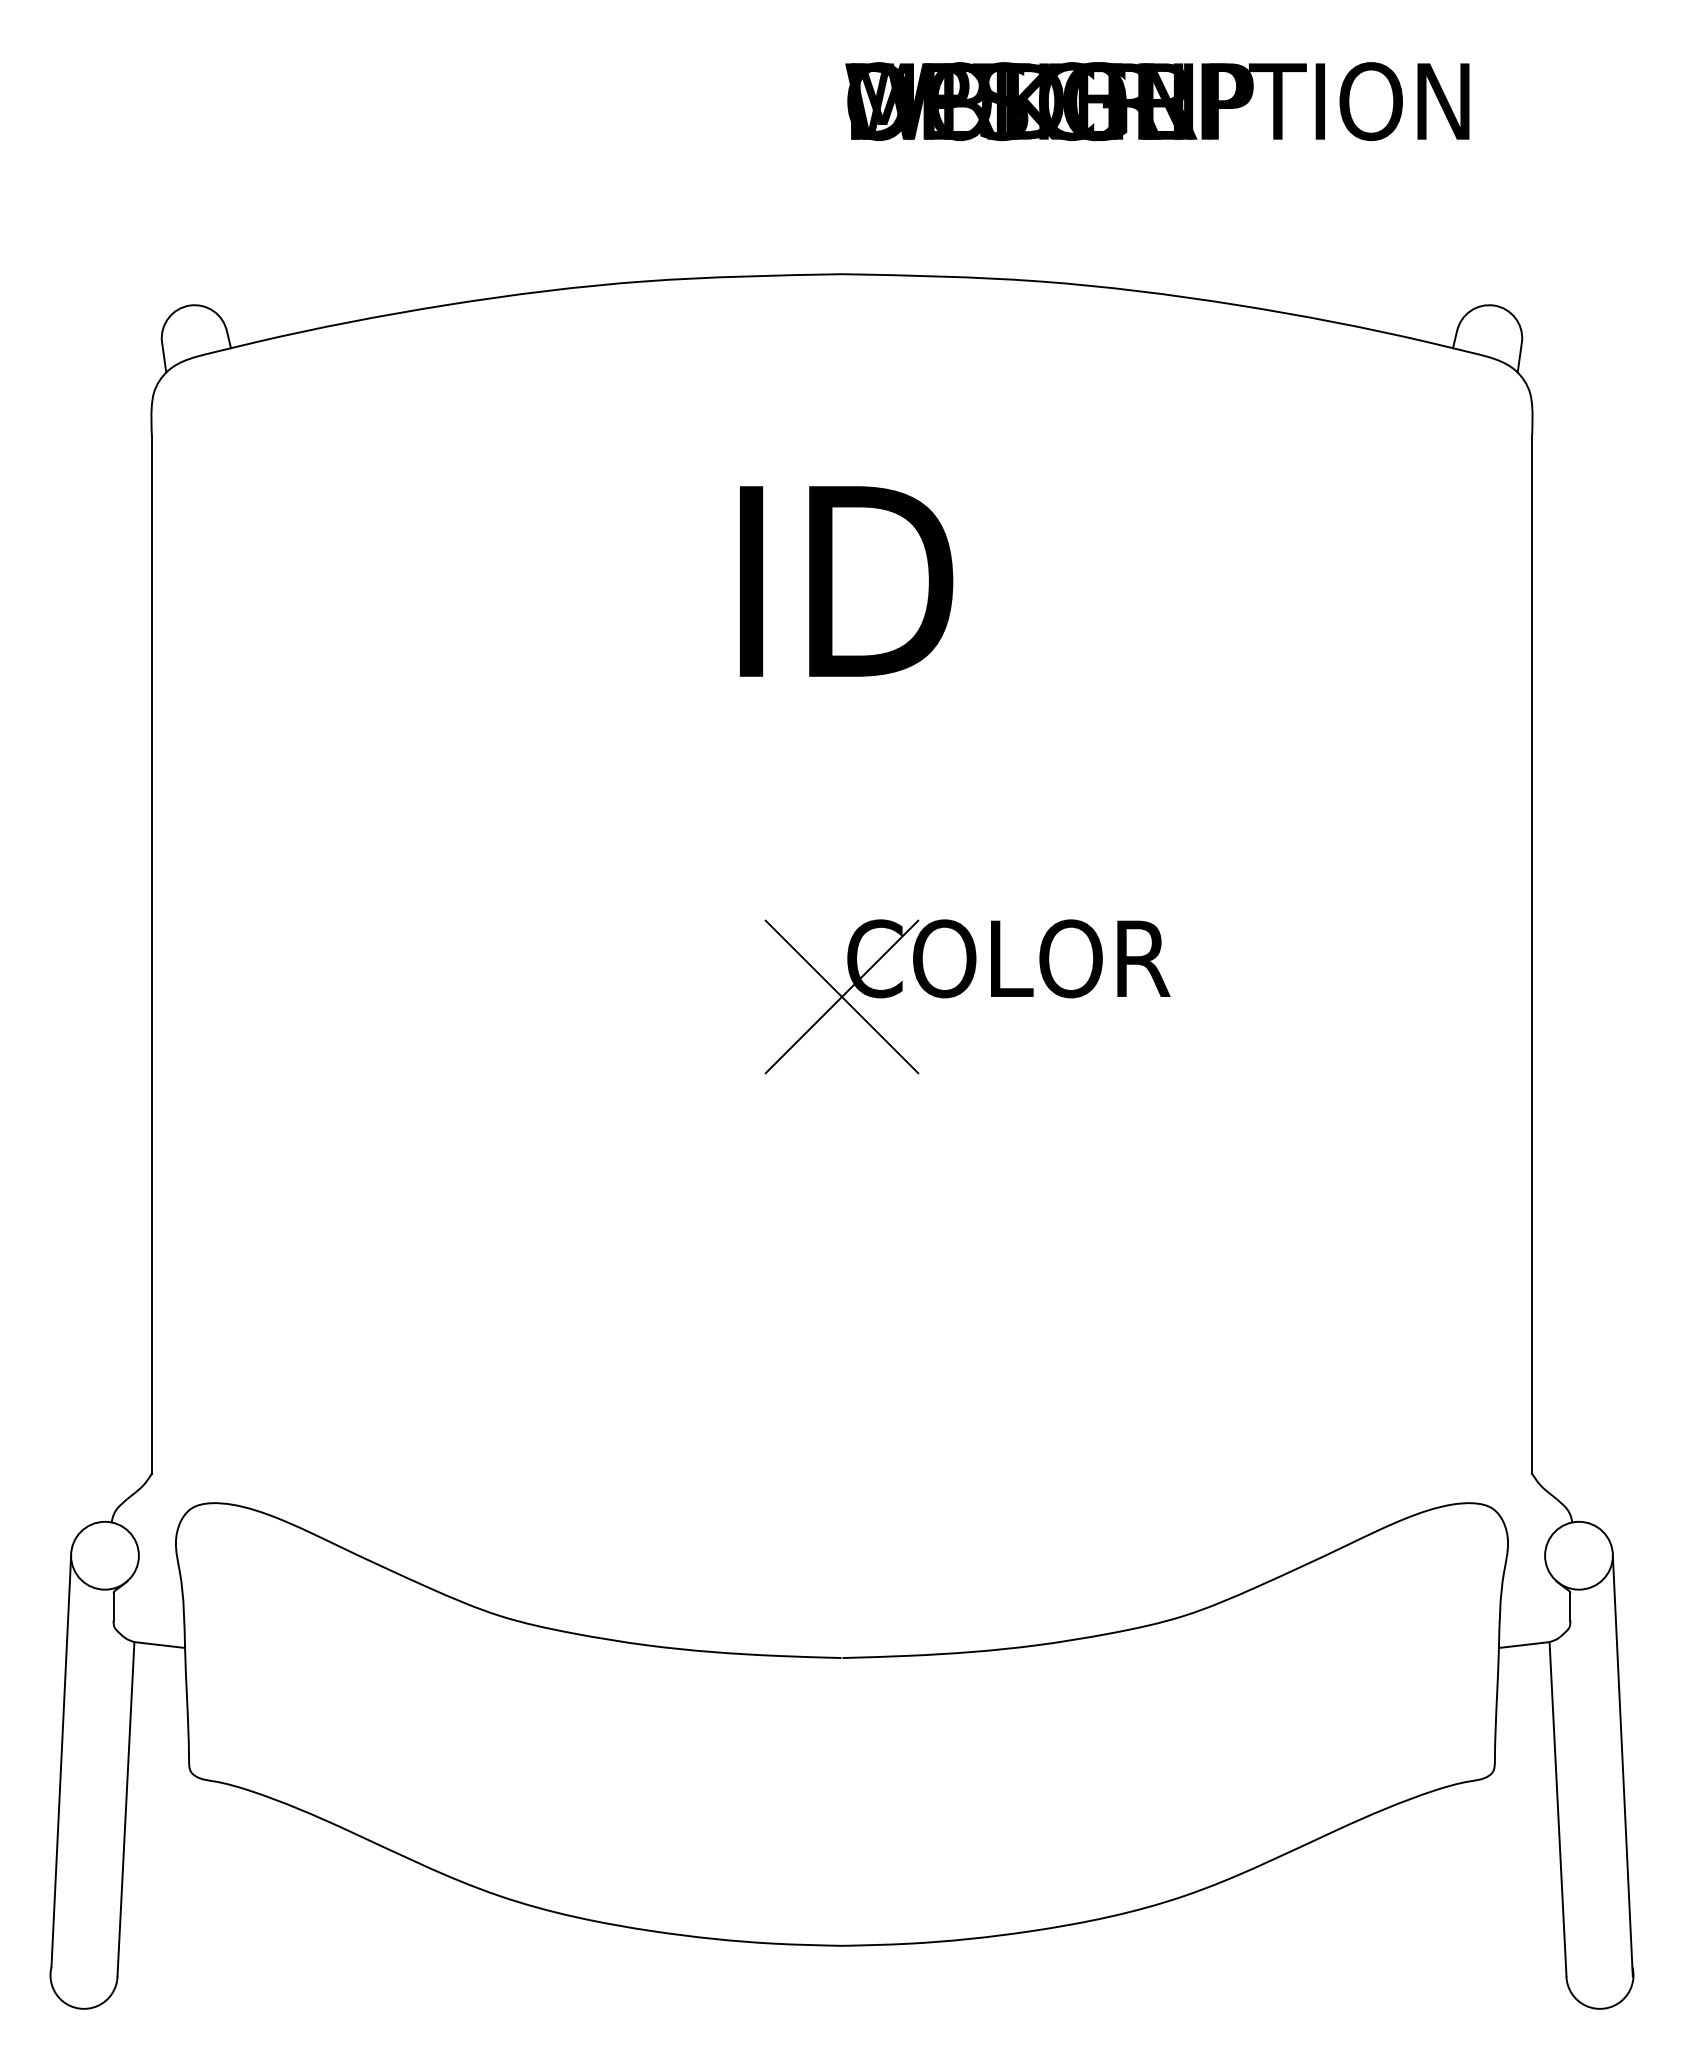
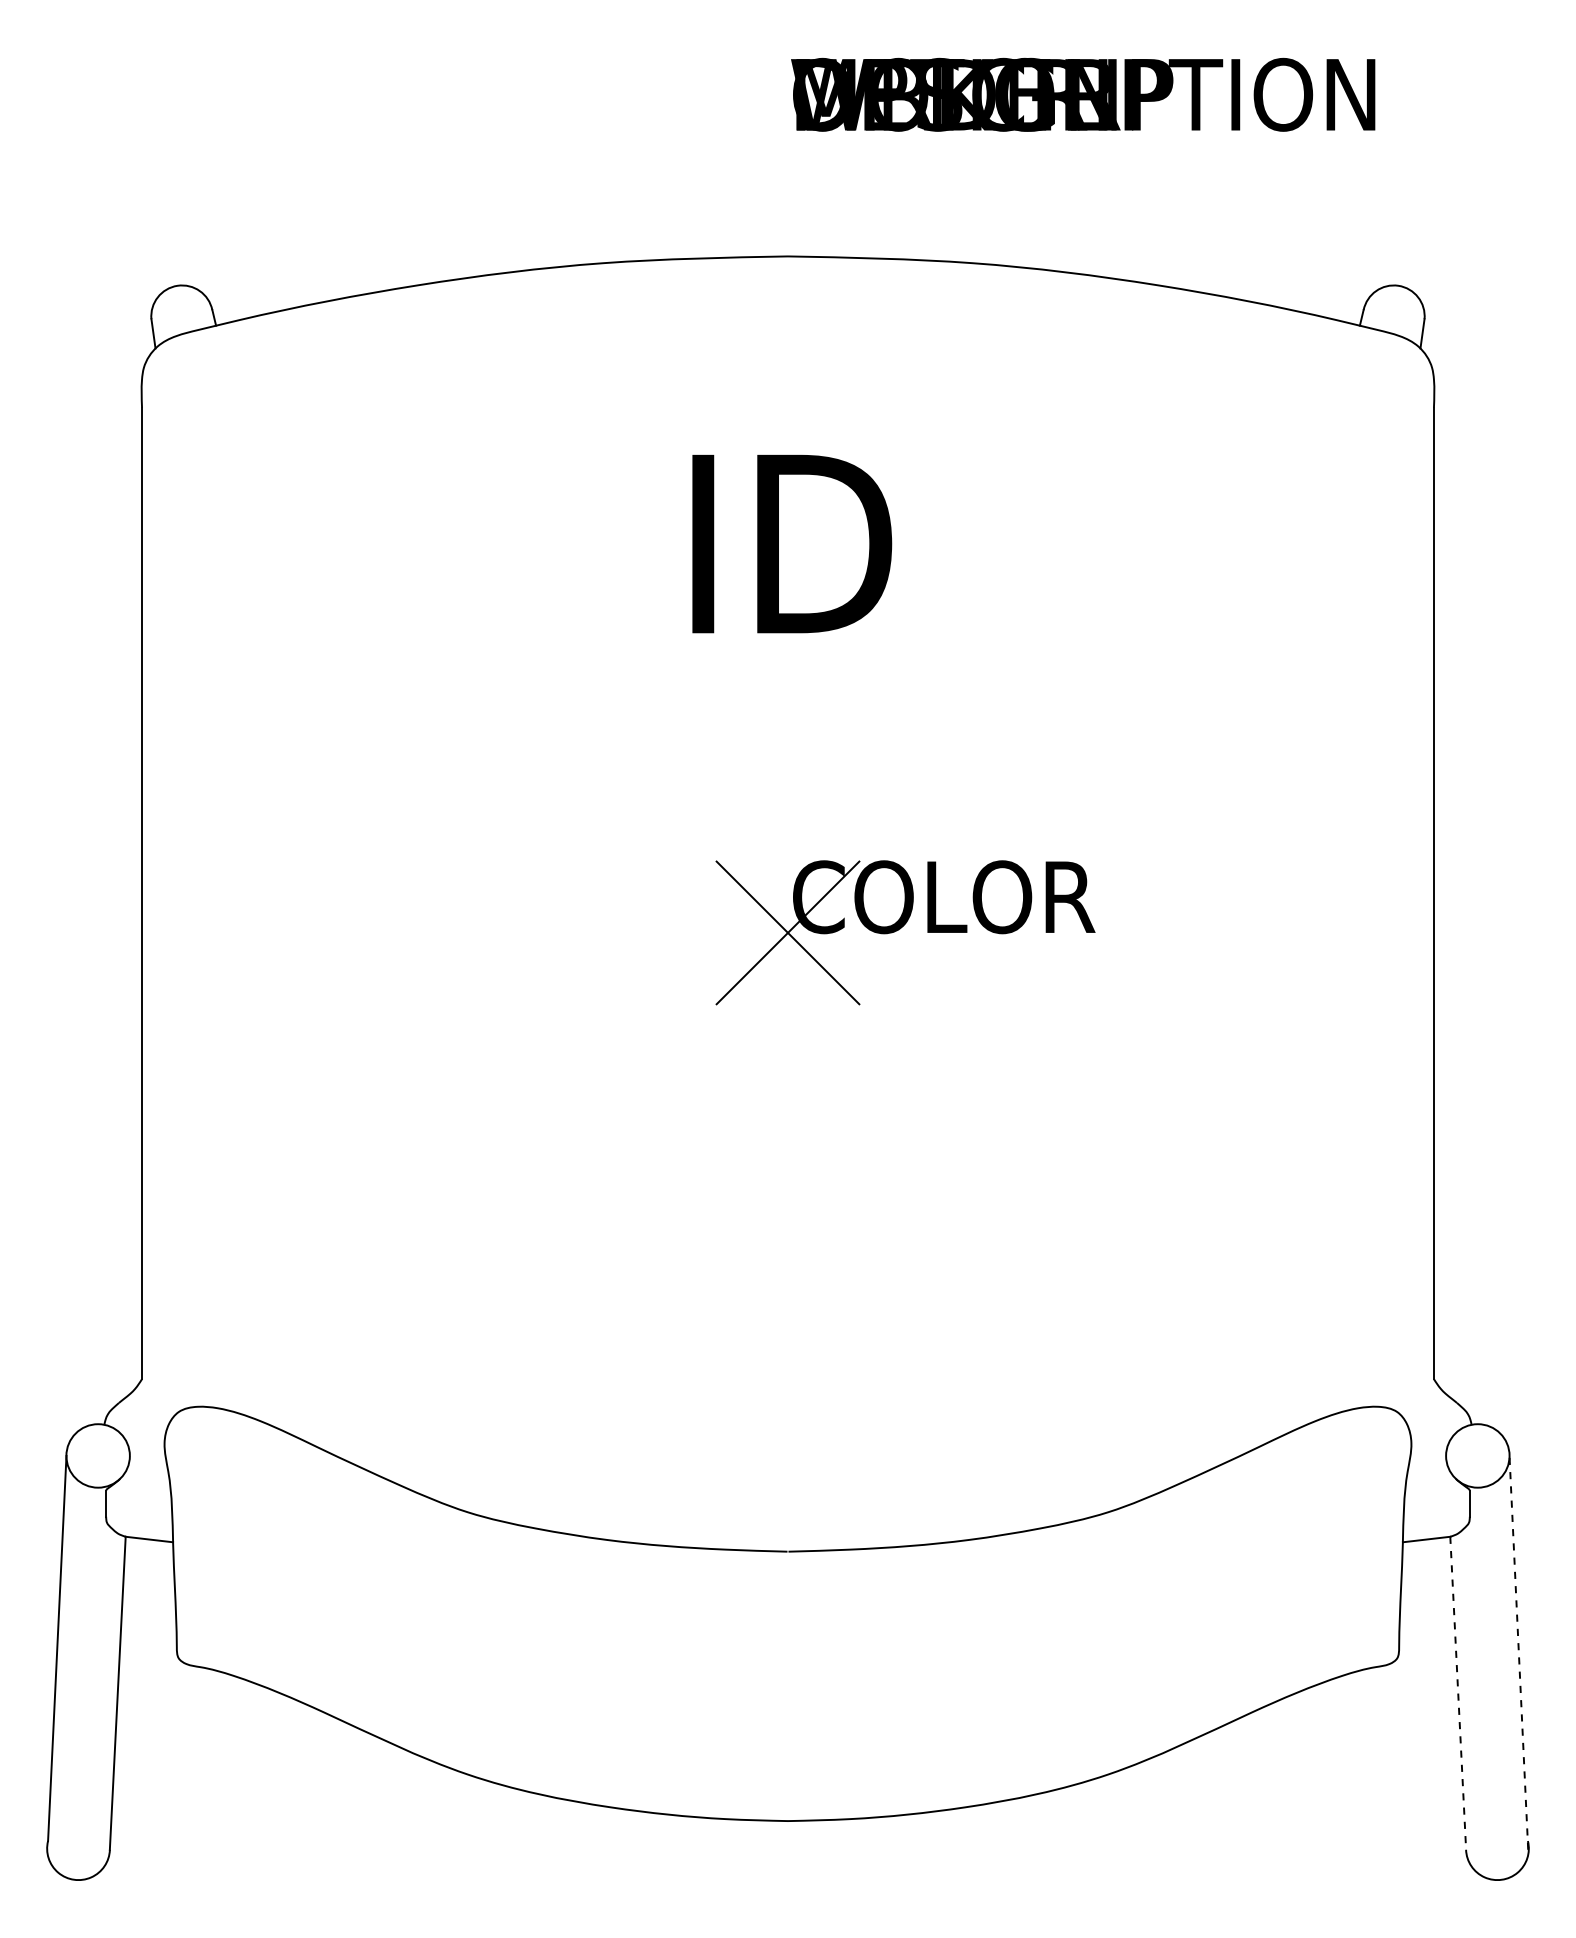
line: (1622, 1766) -> (1518, 1653), solid -> dashed
line: (1558, 1809) -> (1458, 1693), solid -> dashed

